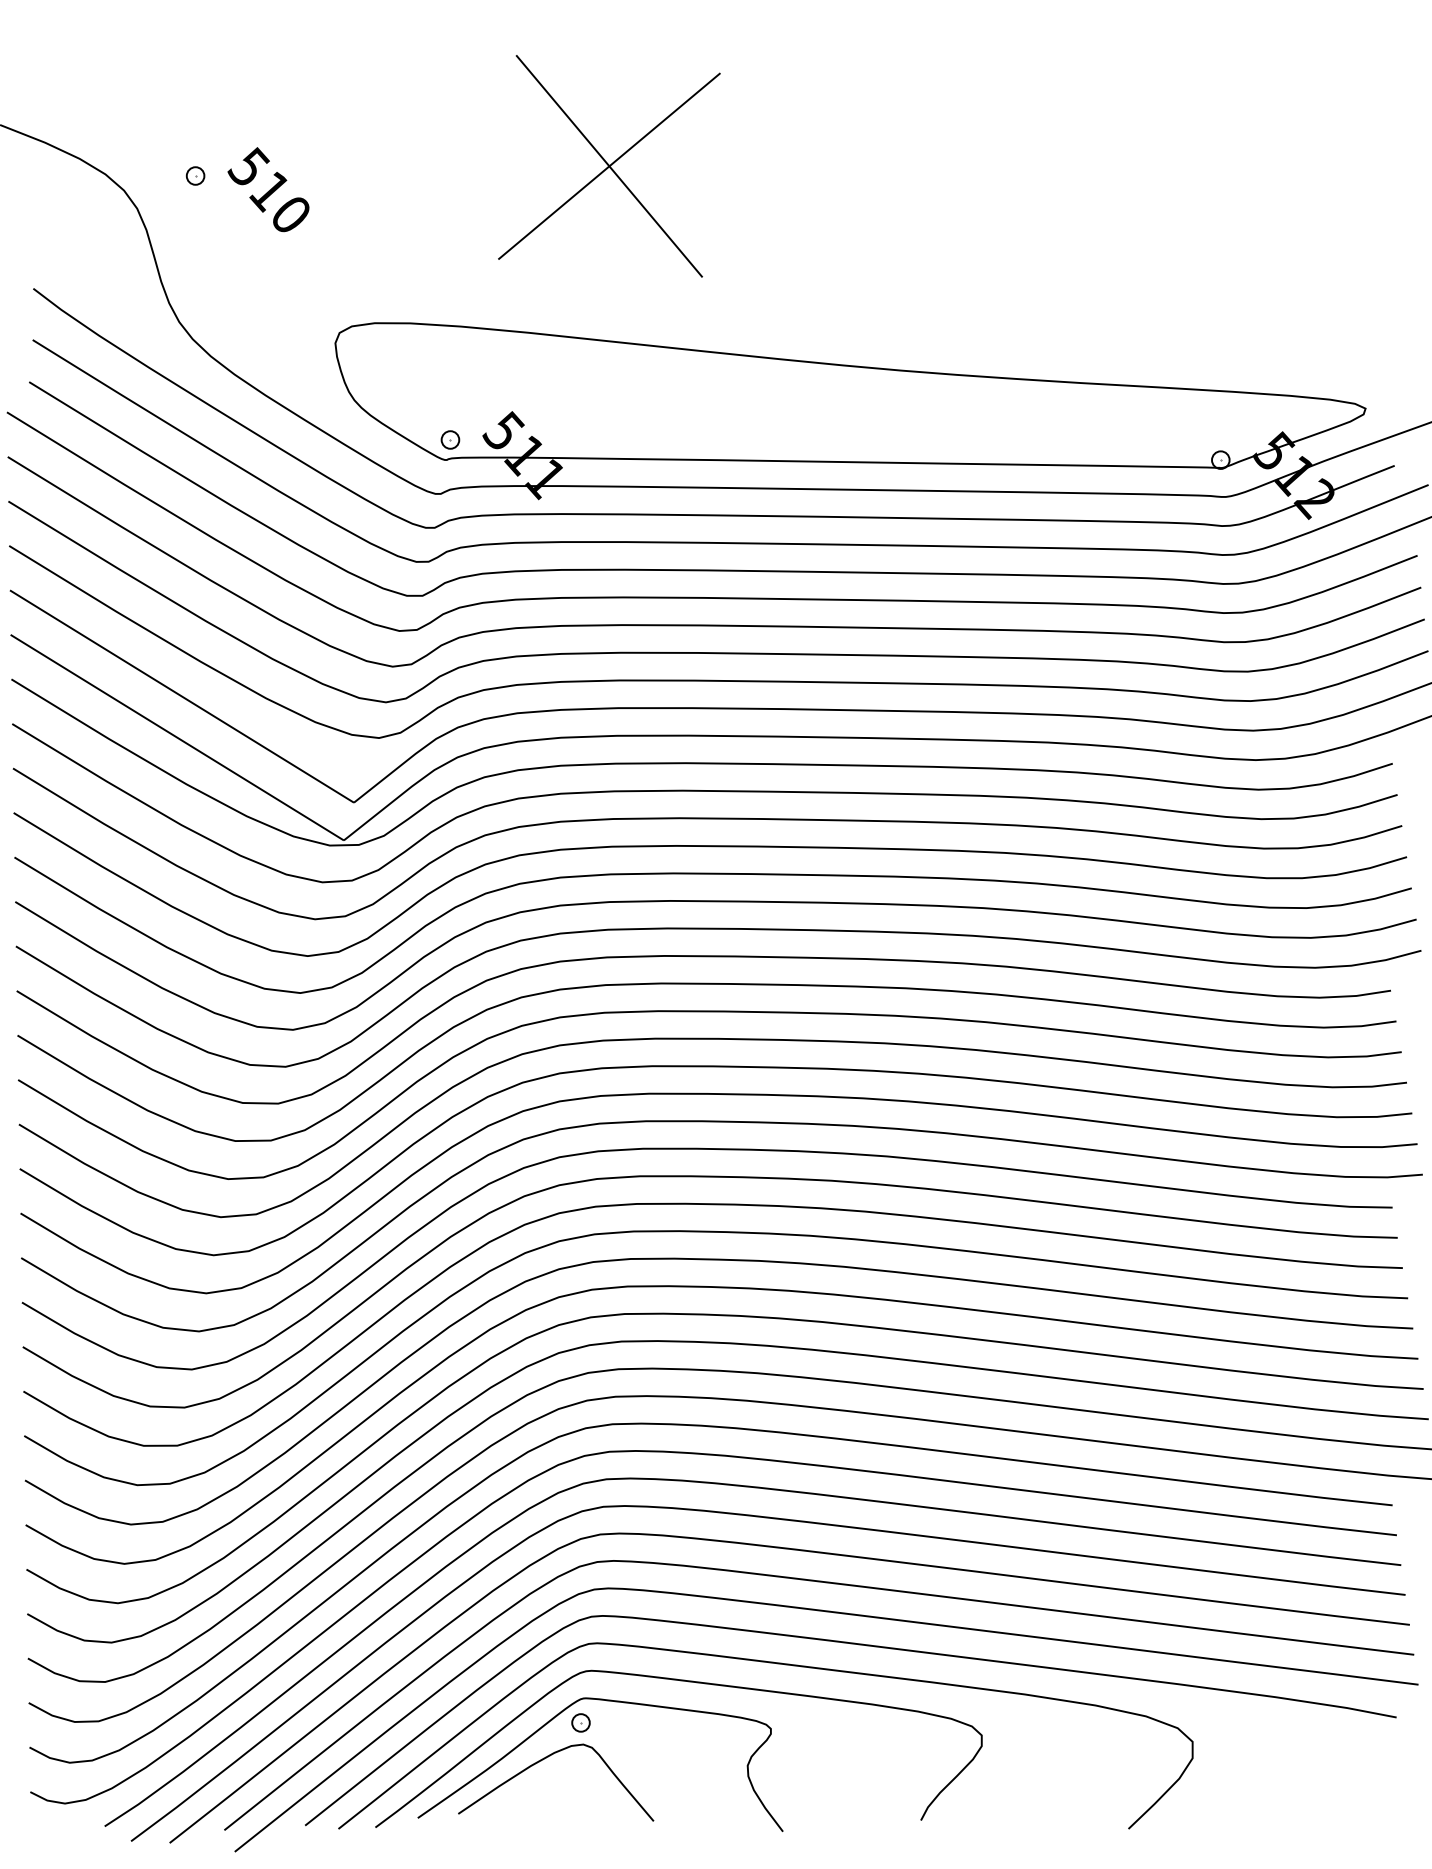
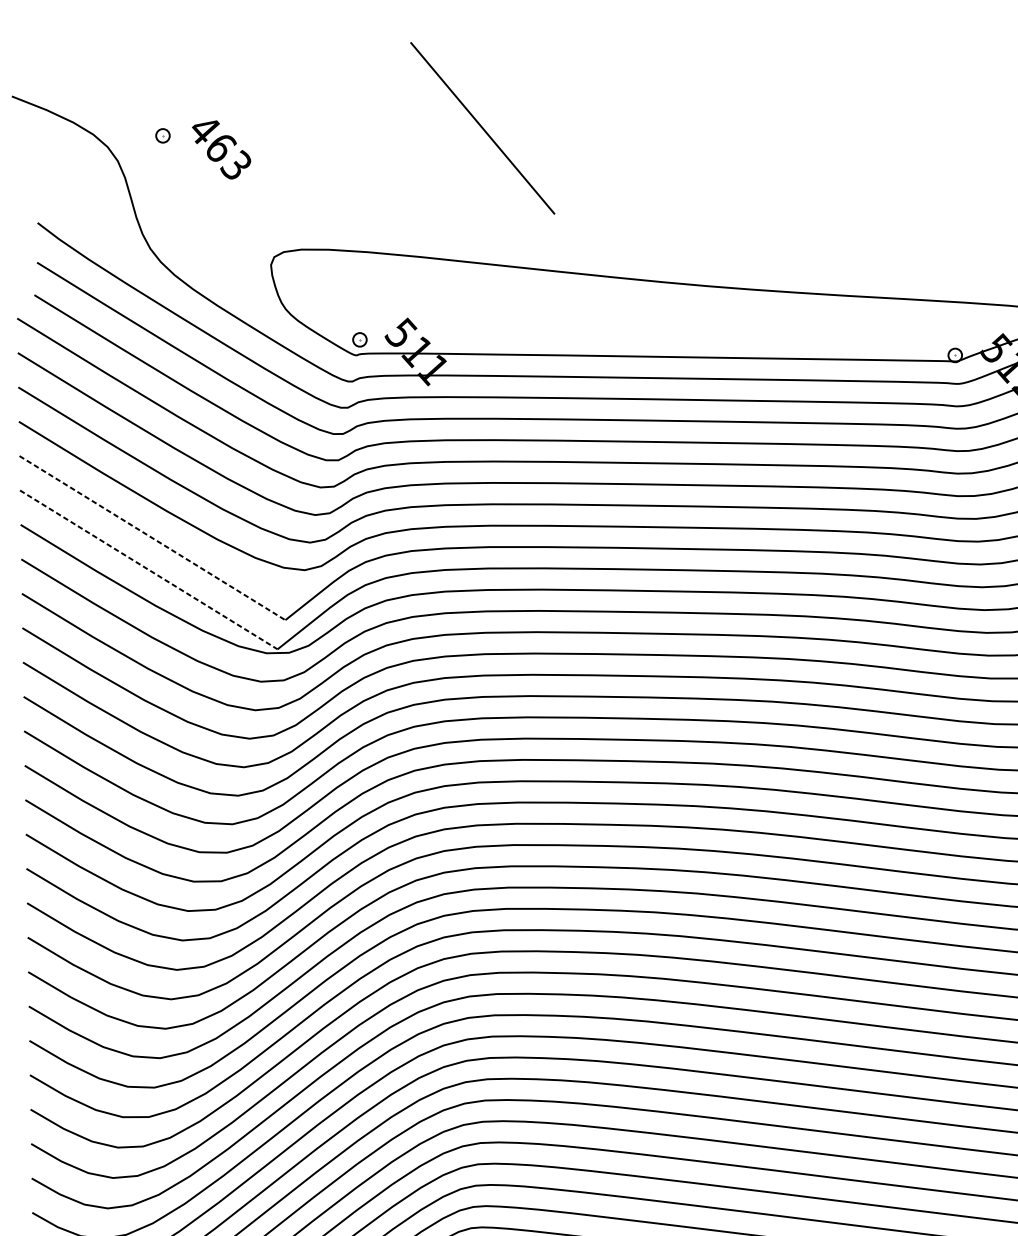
line: (609, 165) -> (482, 127), removed
text: (268, 189) -> (219, 146), 510 -> 463
line: (182, 696) -> (152, 538), solid -> dashed
line: (177, 737) -> (148, 569), solid -> dashed

